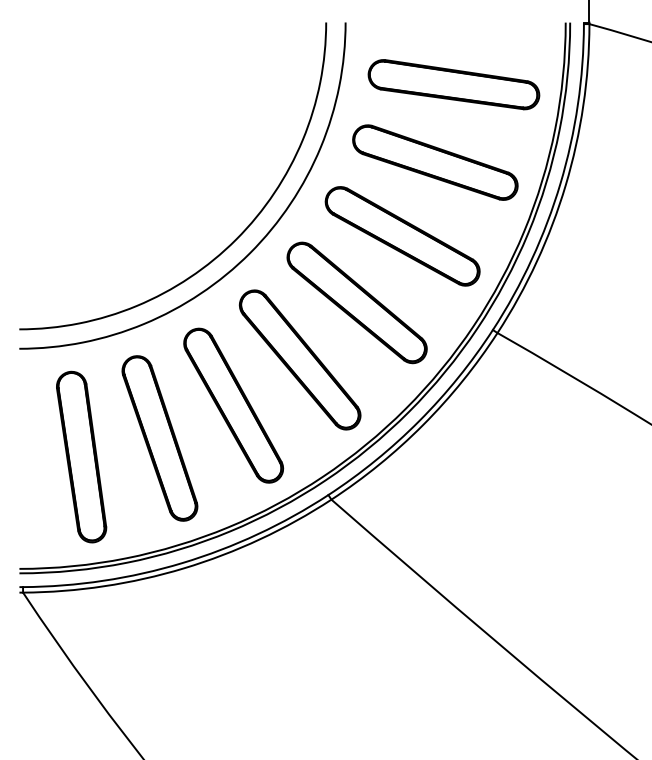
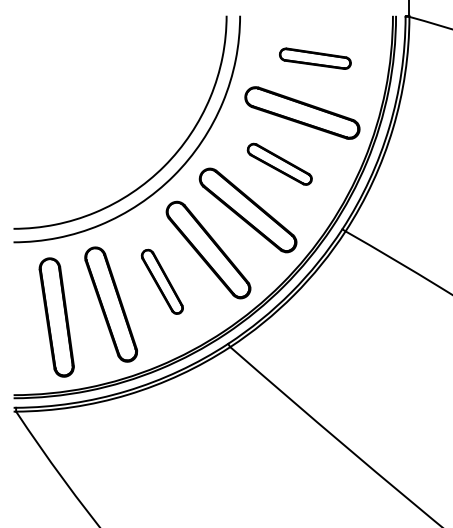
part: (454, 84) -> (315, 58), size x0.6
part: (402, 236) -> (279, 164), size x0.6
part: (233, 405) -> (162, 281), size x0.6

